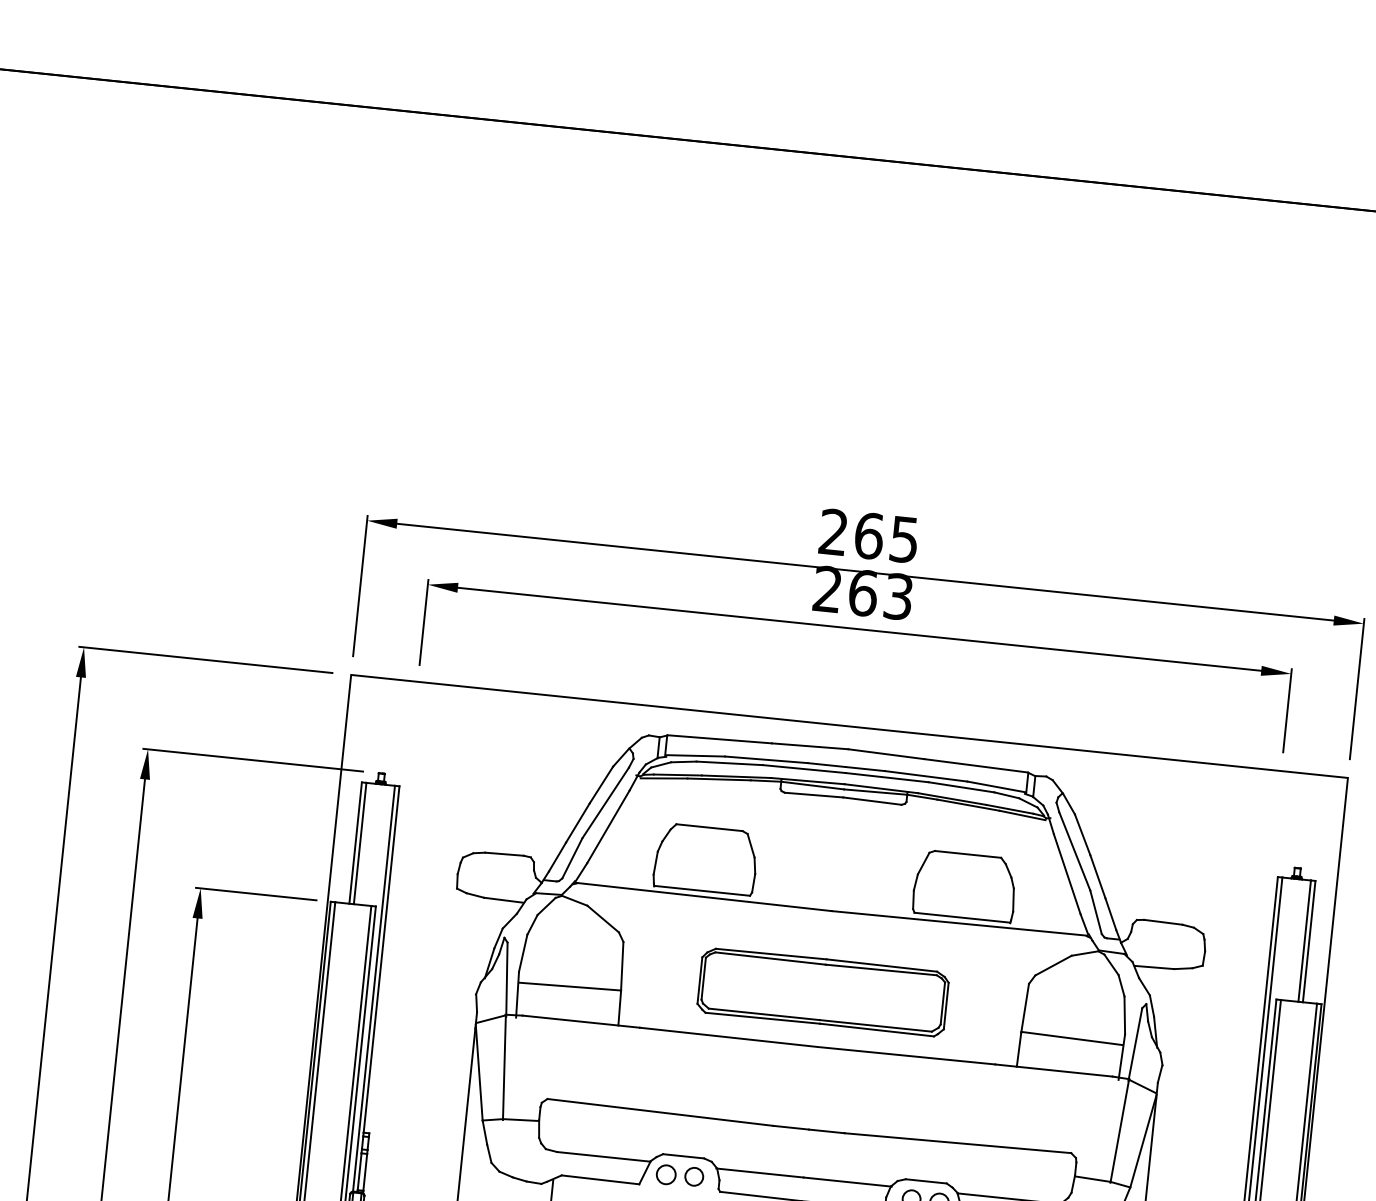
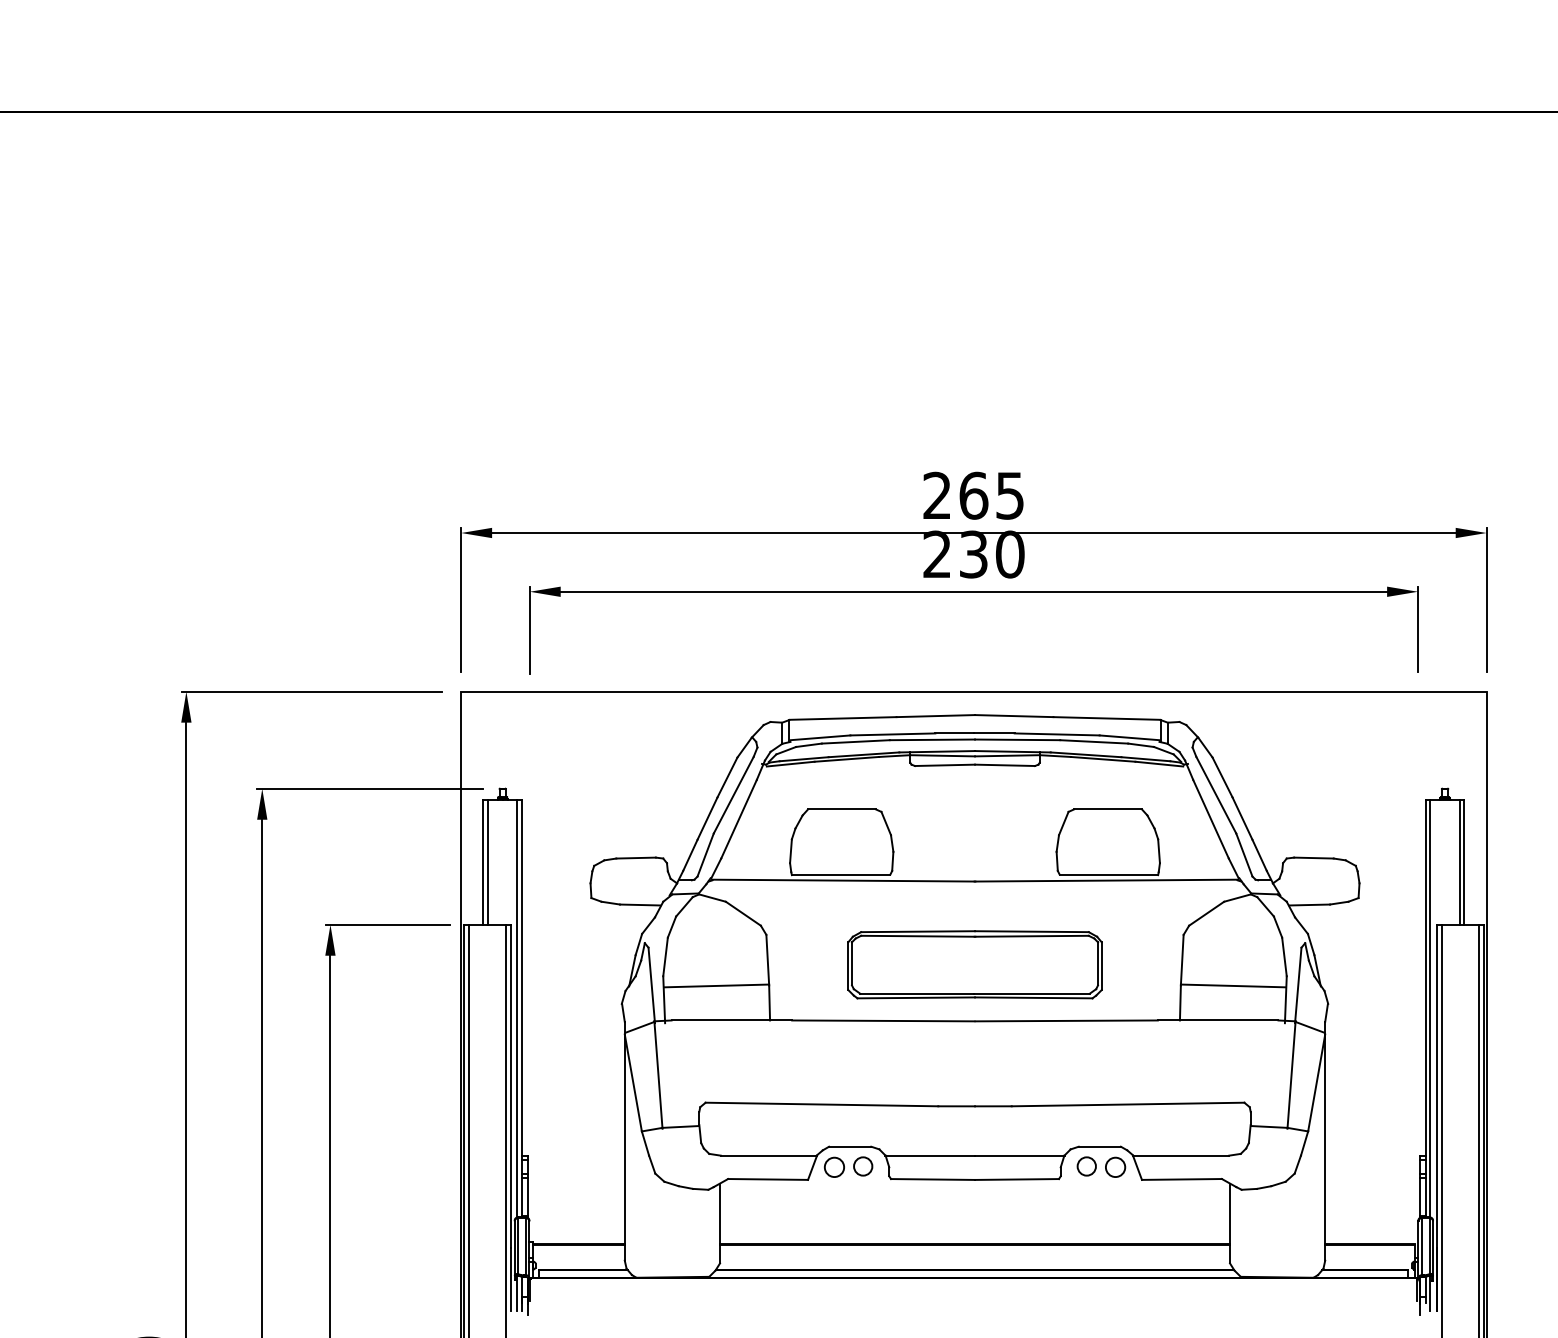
text: (880, 594) -> (991, 554), 263 -> 230

